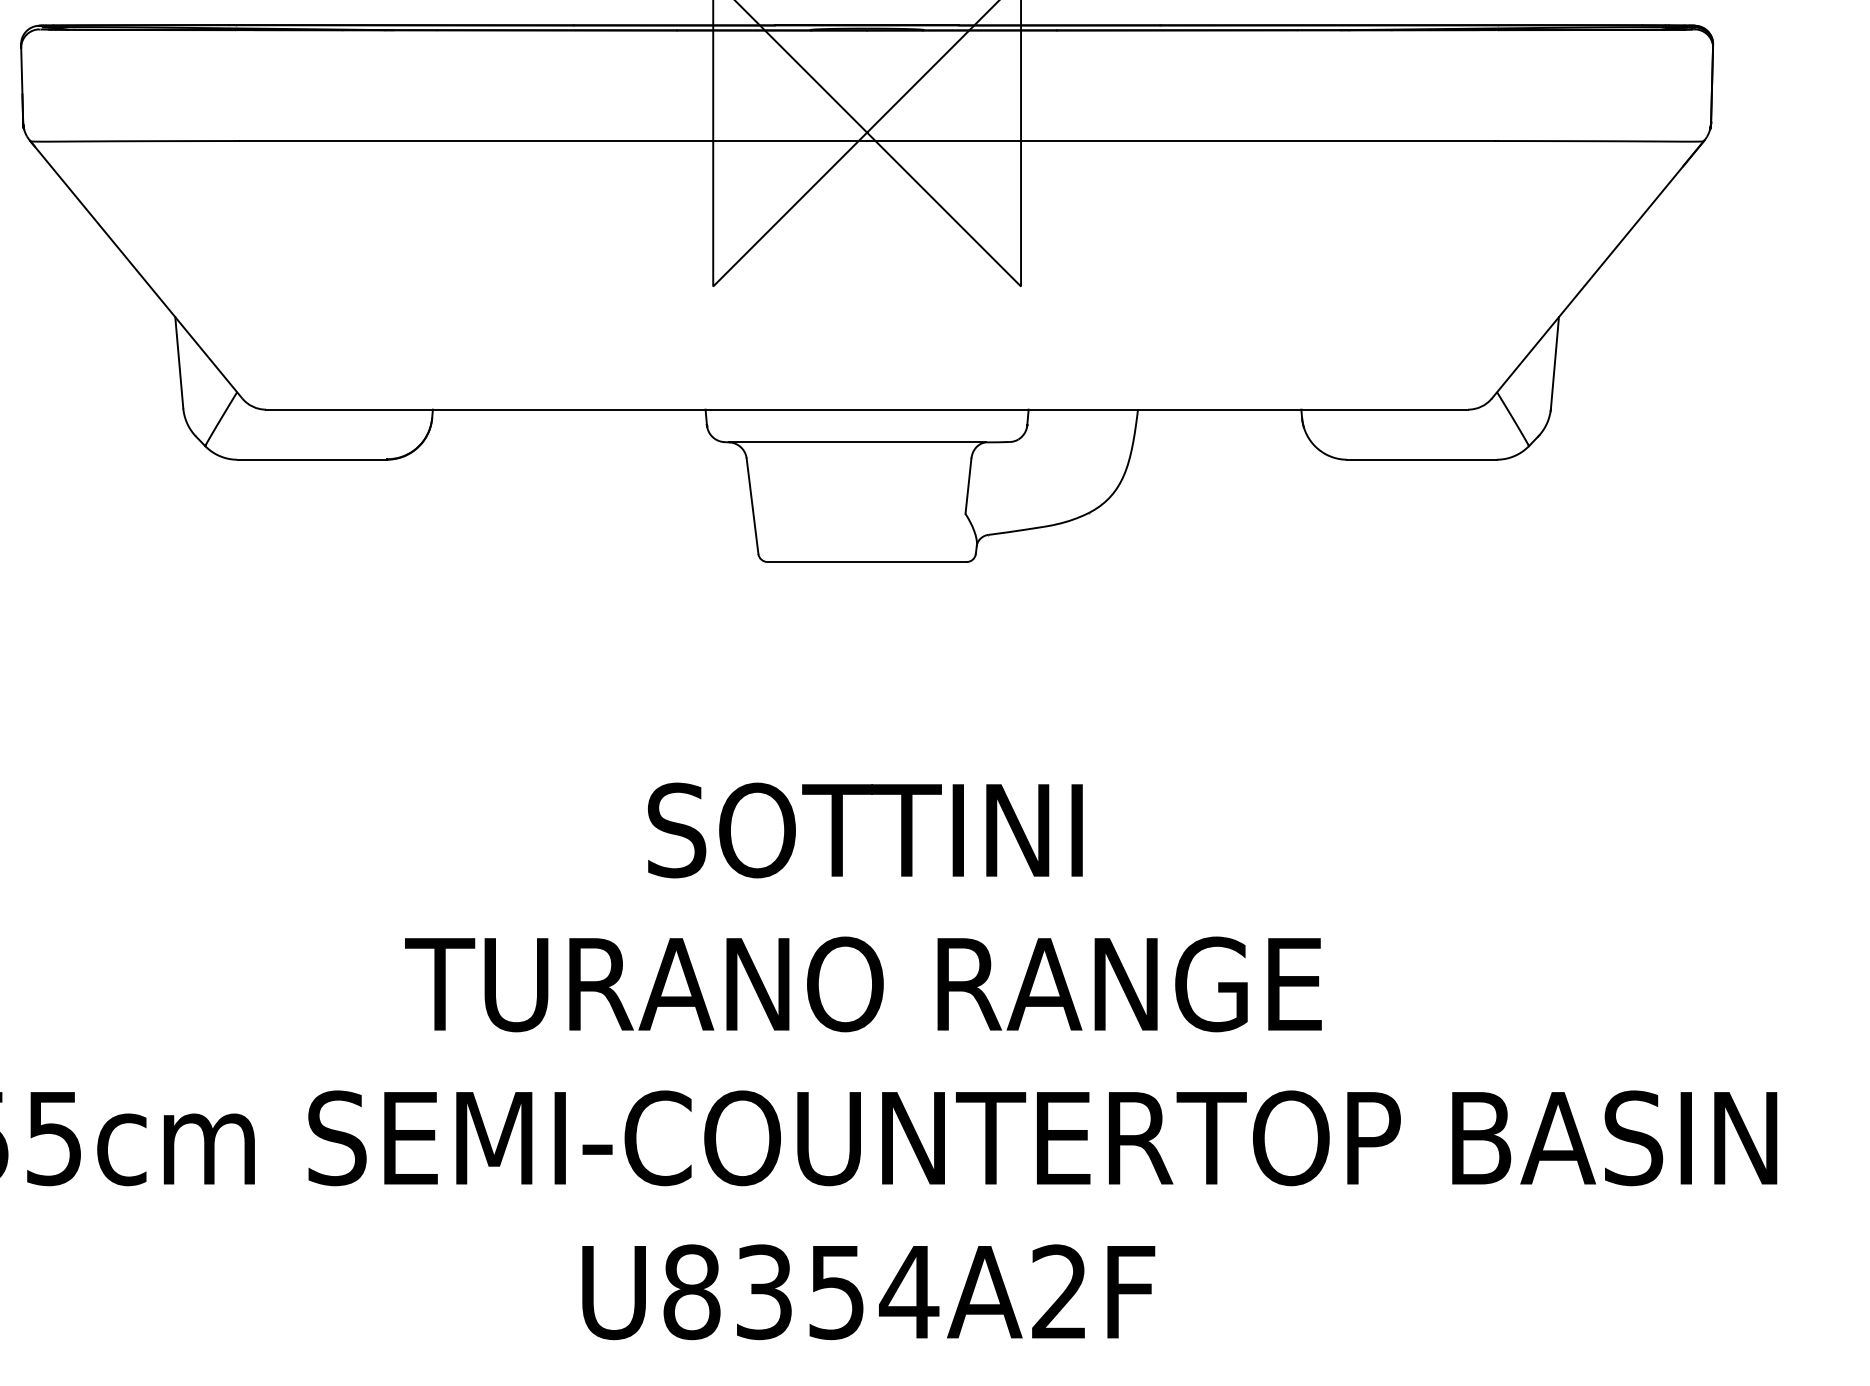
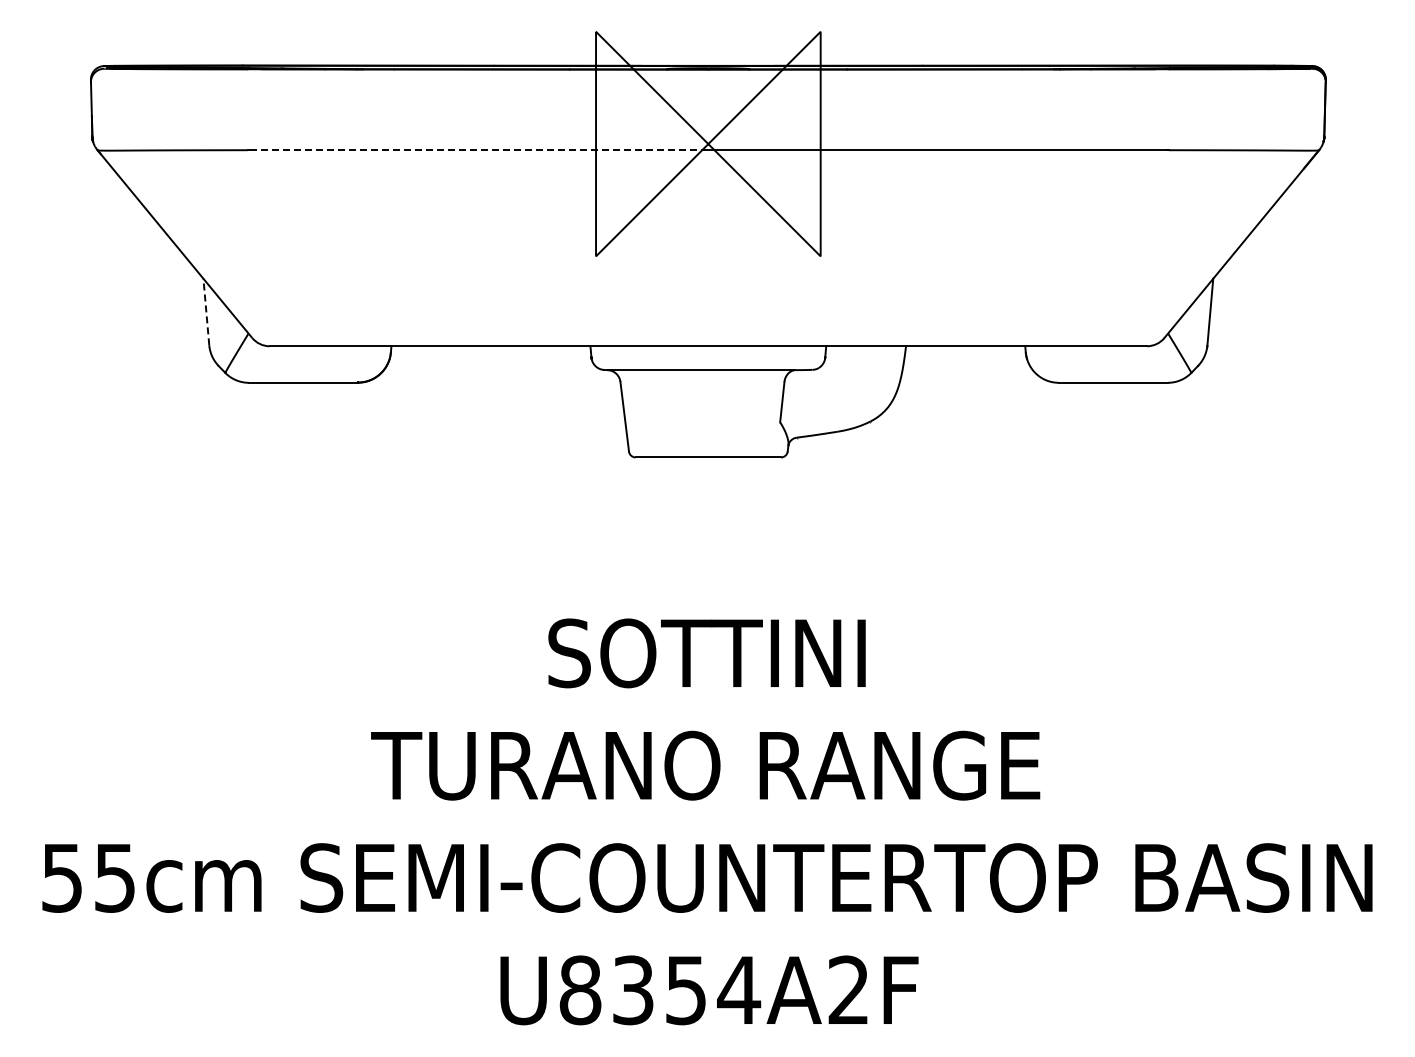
line: (553, 141) -> (479, 150), solid -> dashed
line: (179, 362) -> (206, 311), solid -> dashed

